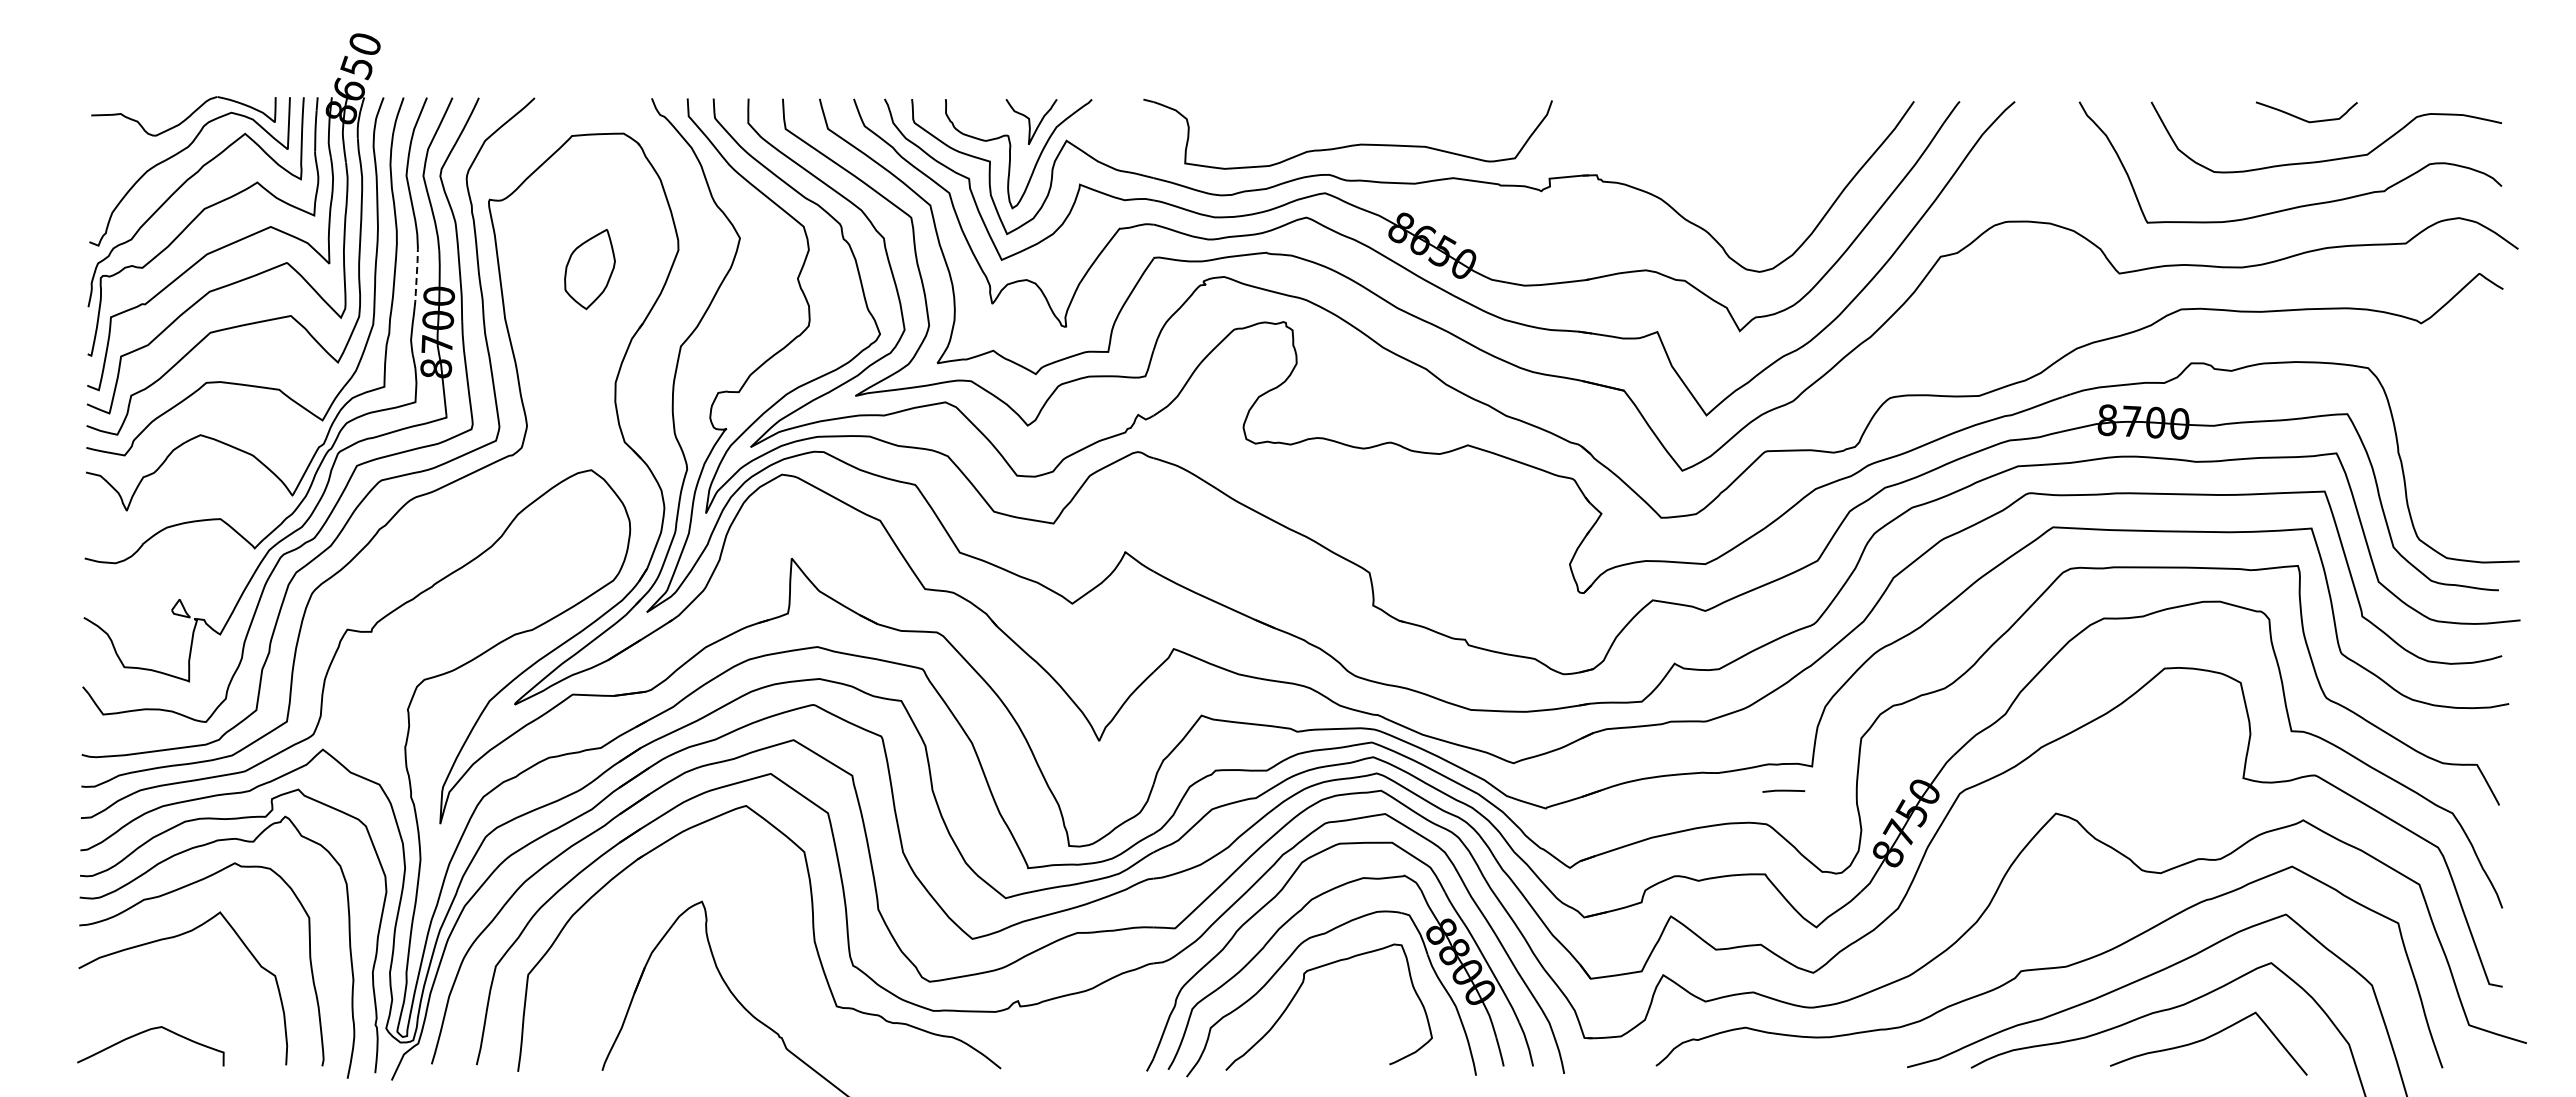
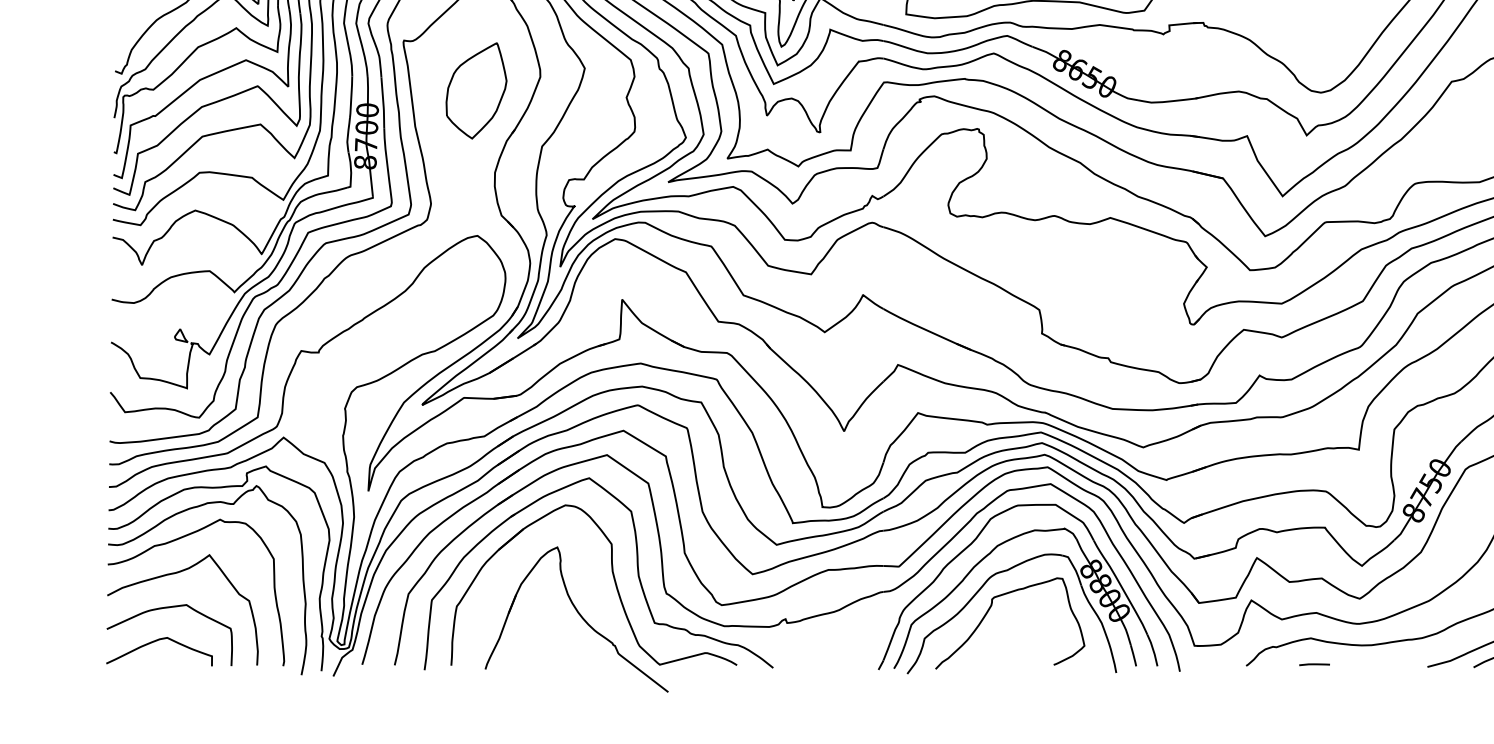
part: (589, 269) -> (476, 90), size x1.67
line: (416, 277) -> (351, 96), dashed -> solid
line: (1783, 790) -> (1314, 664), moved
part: (780, 947) -> (614, 580), added
curve: (159, 986) -> (165, 608), added

